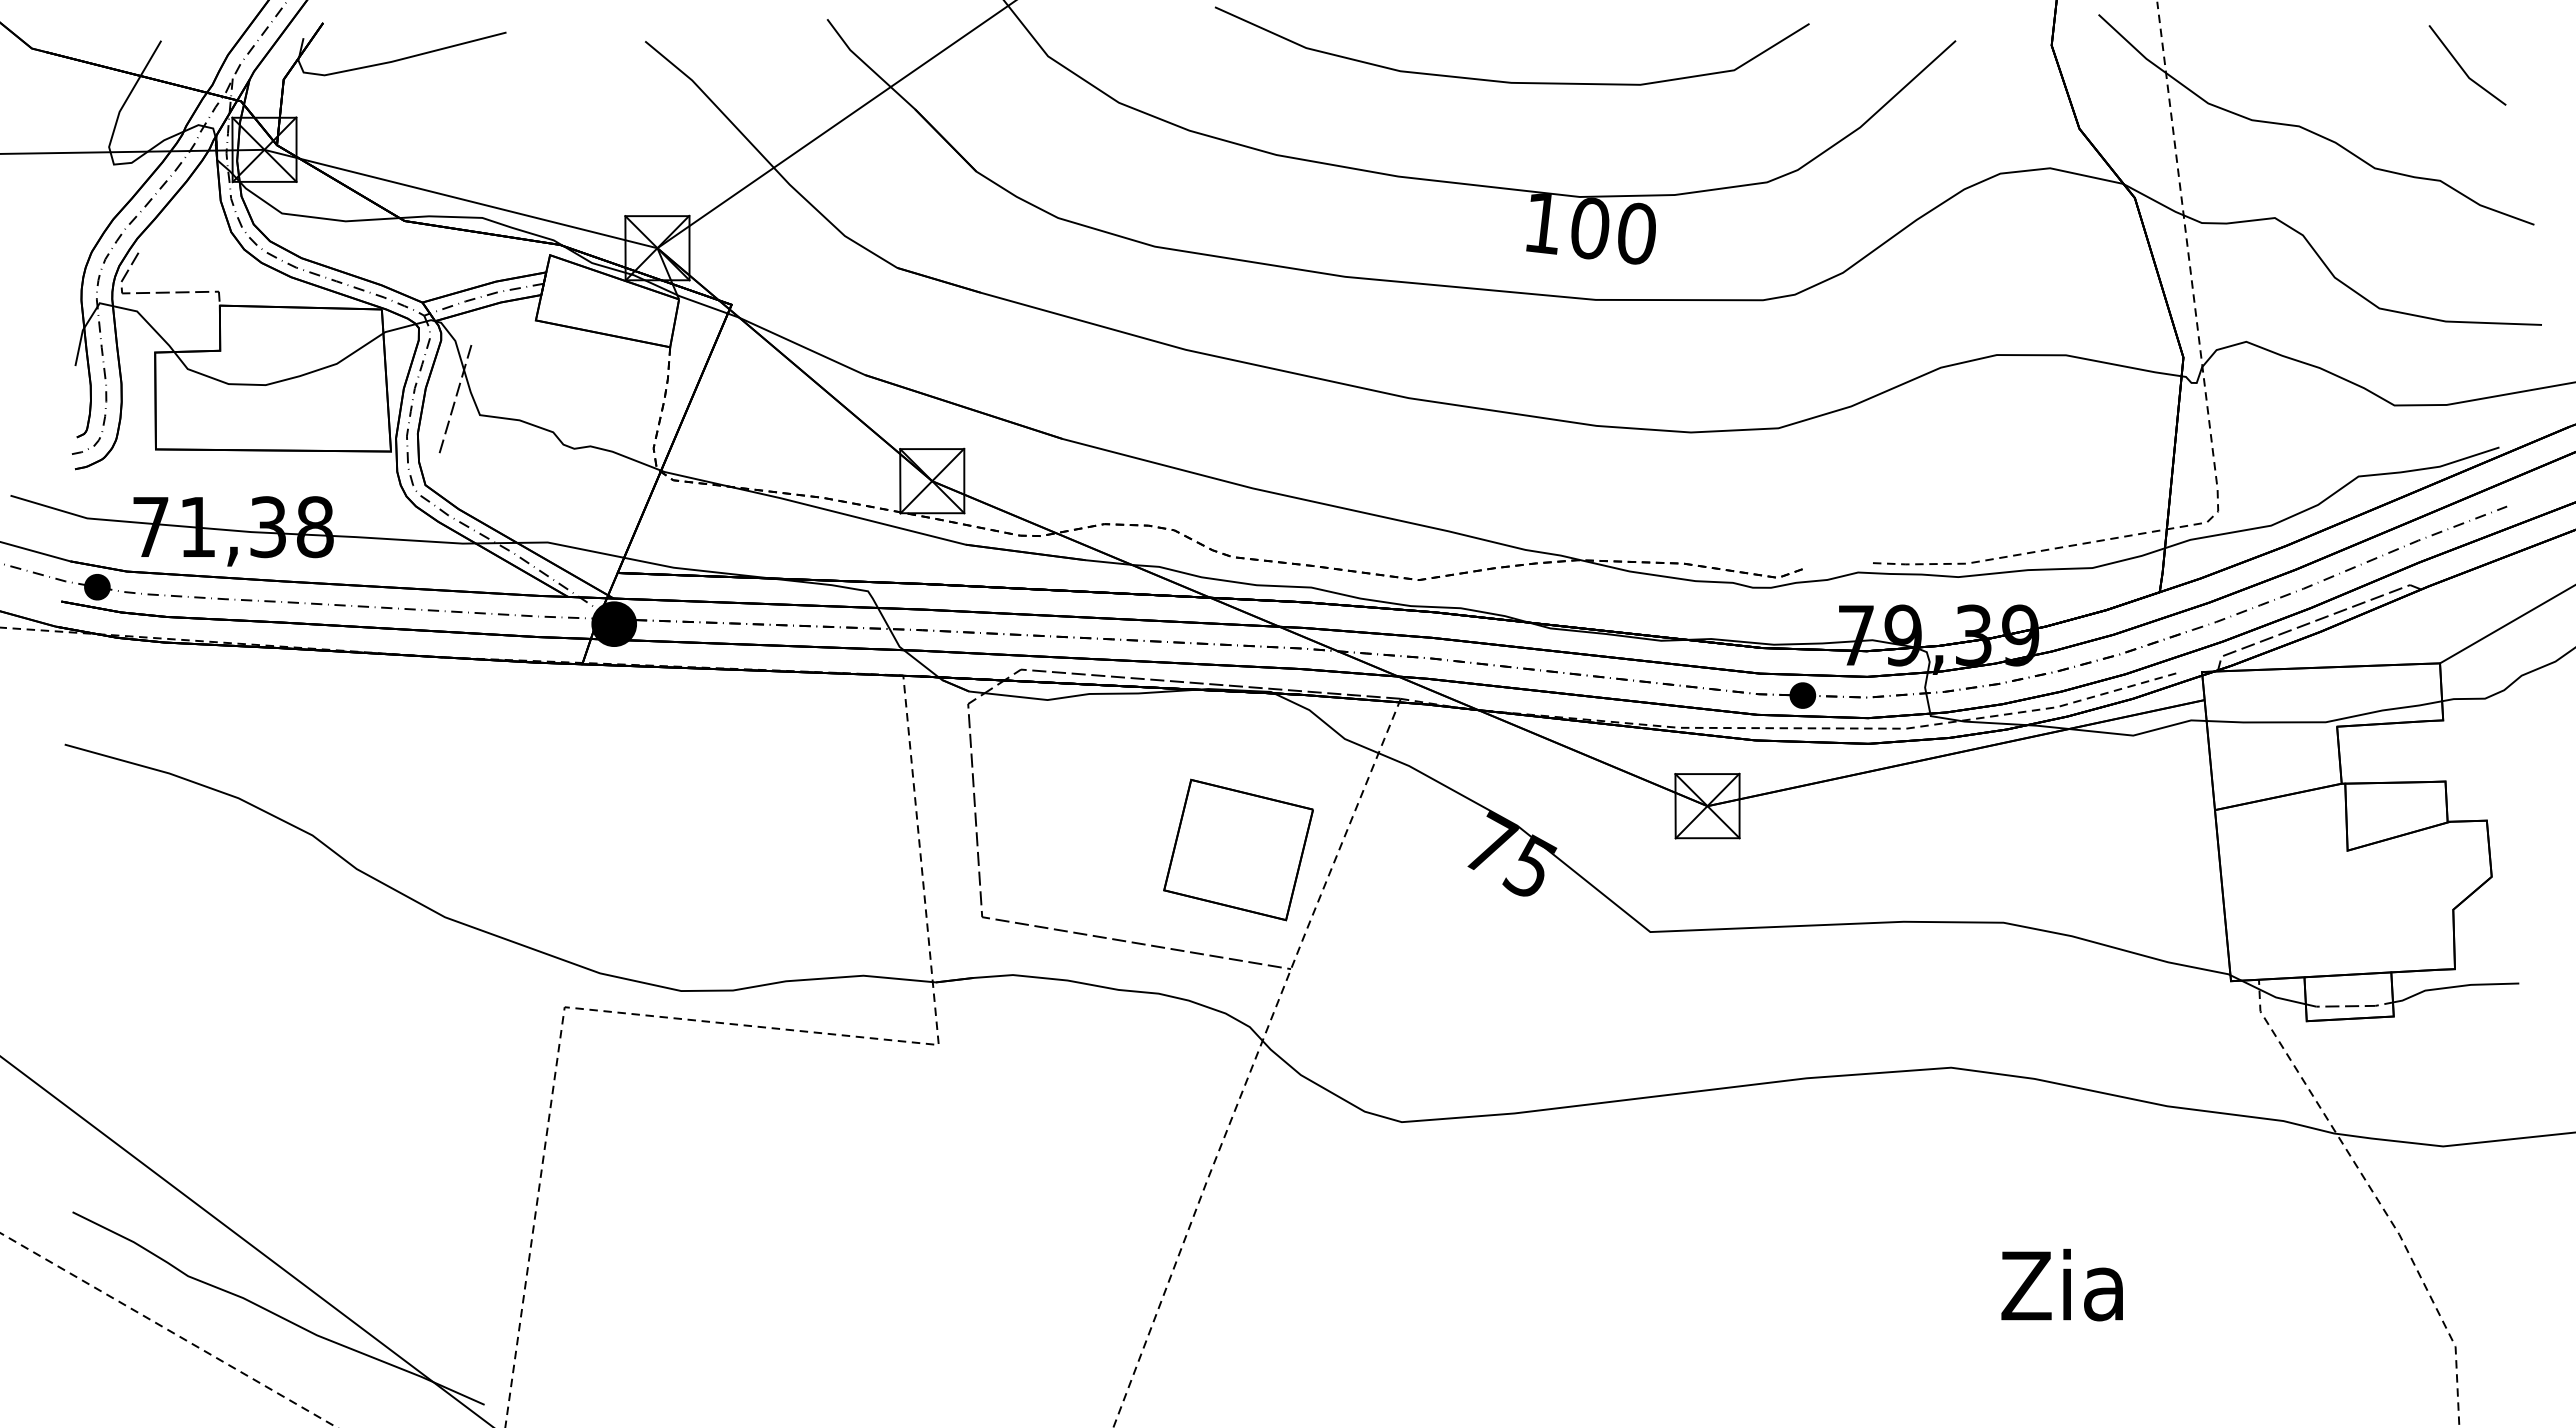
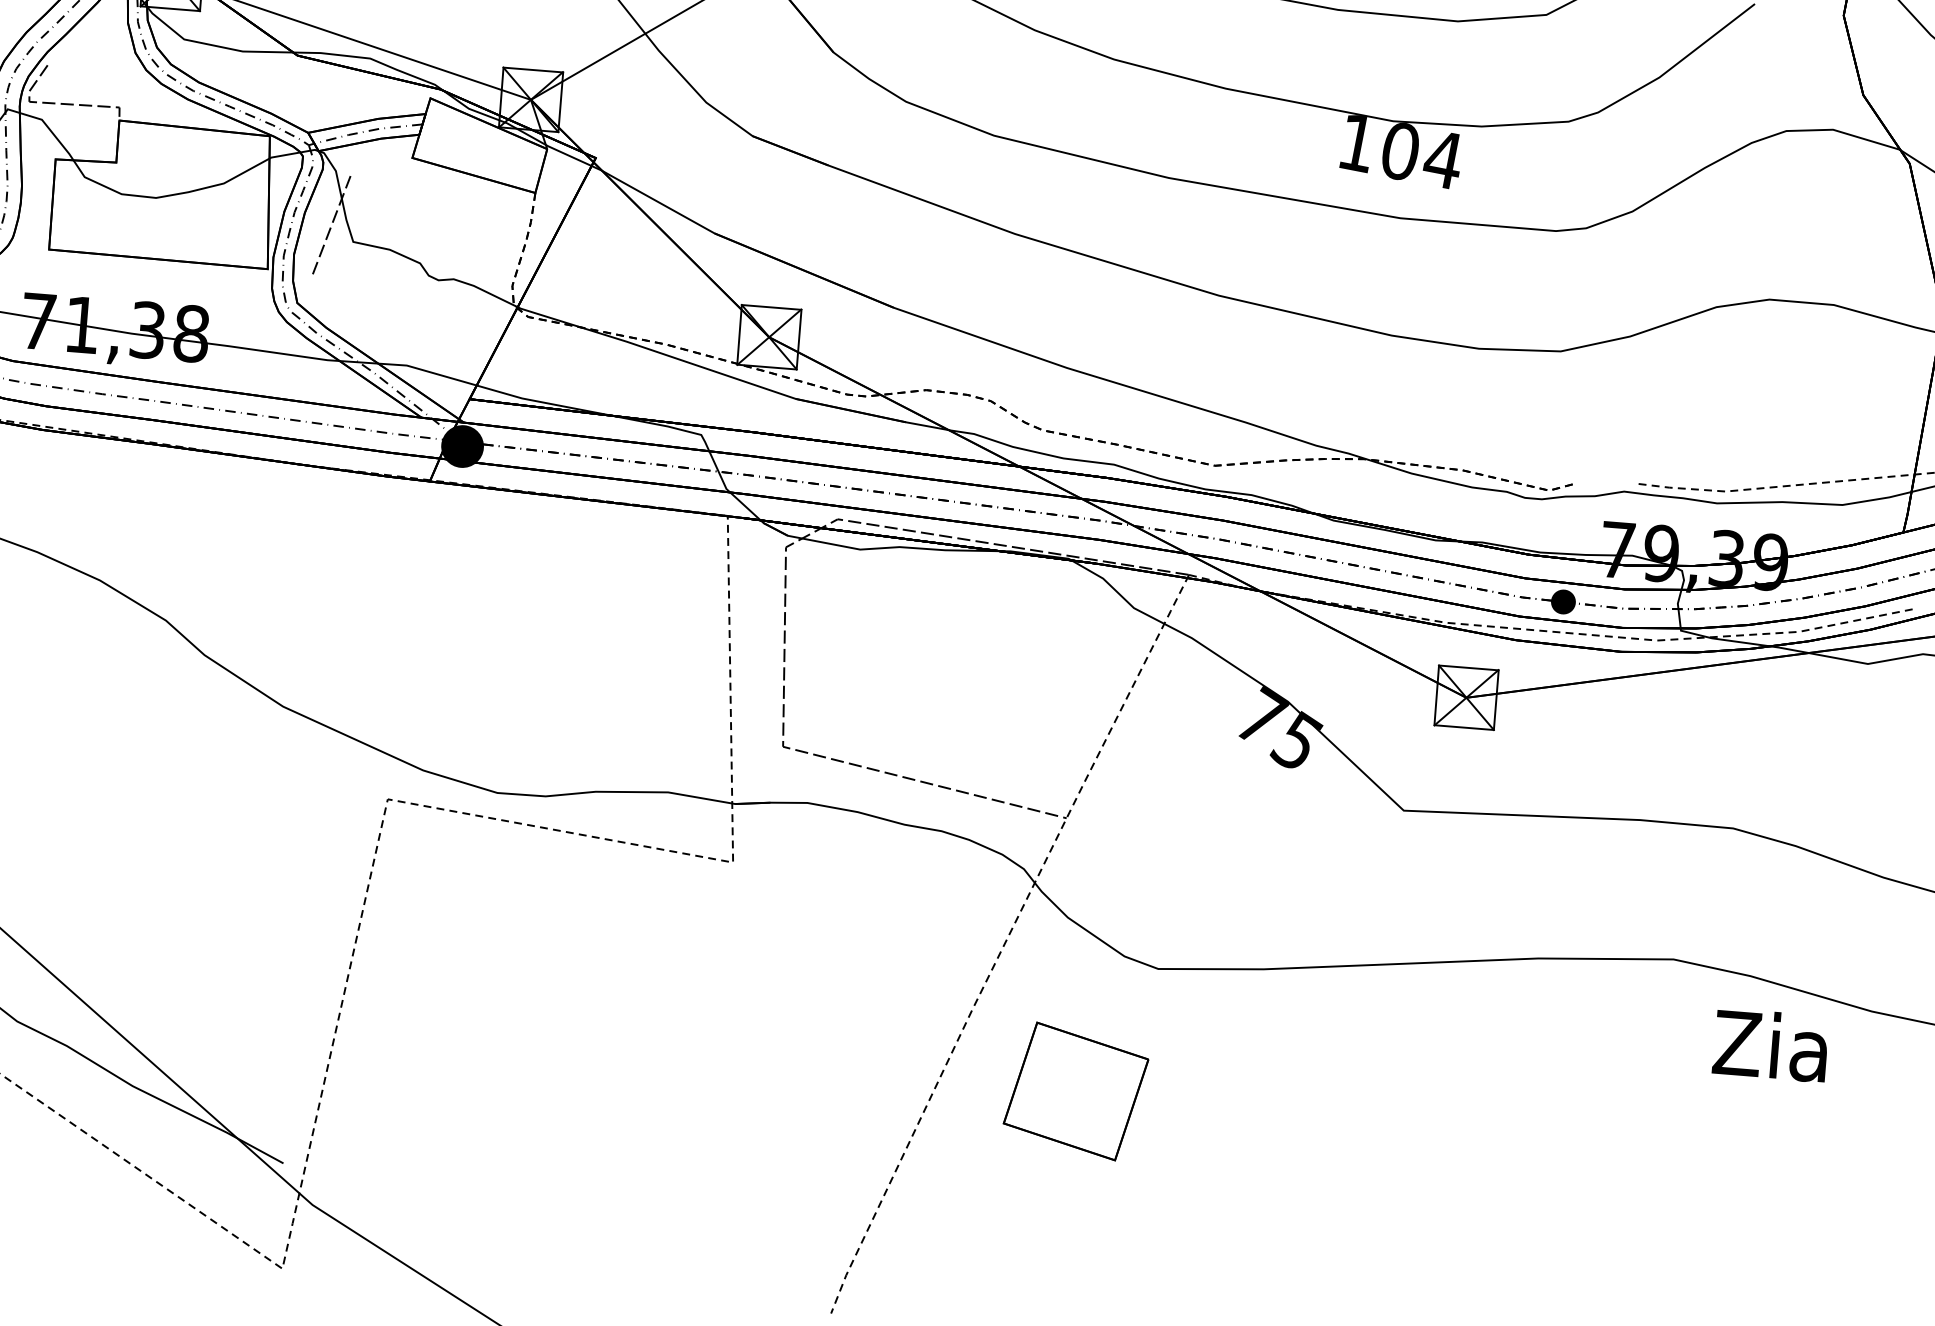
text: (1635, 233) -> (1442, 159), 100 -> 104
part: (1238, 849) -> (1076, 1091), moved
text: (2061, 1284) -> (1770, 1044), moved

